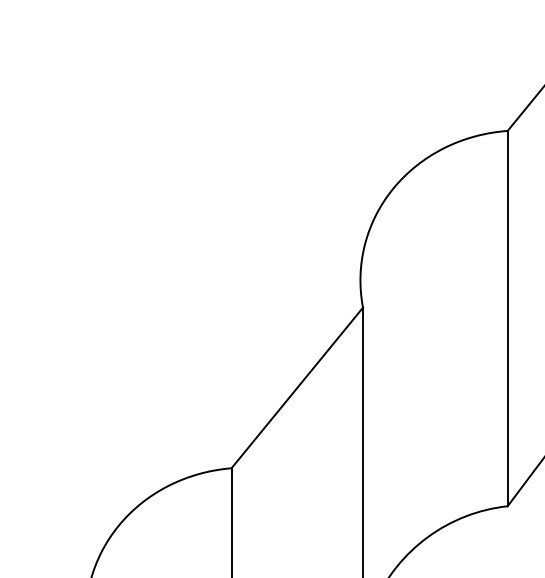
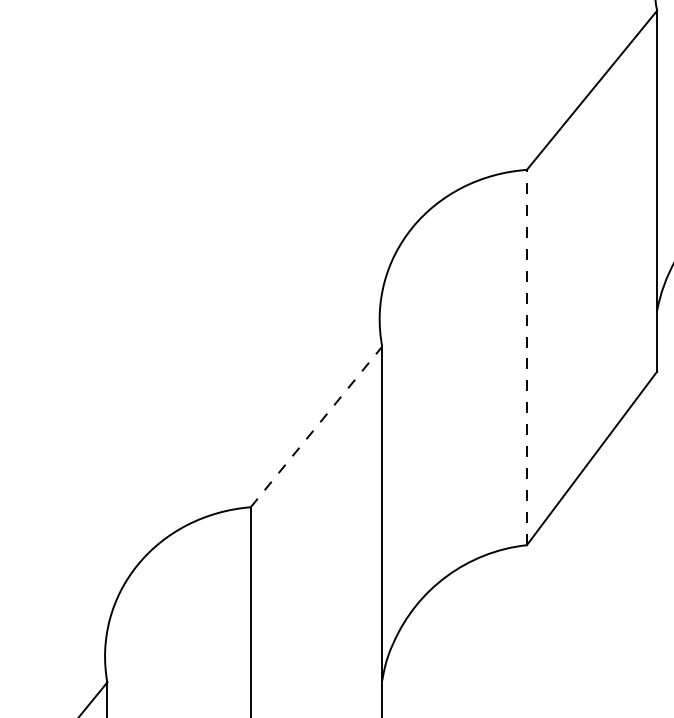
line: (507, 318) -> (526, 357), solid -> dashed
line: (297, 387) -> (316, 426), solid -> dashed

